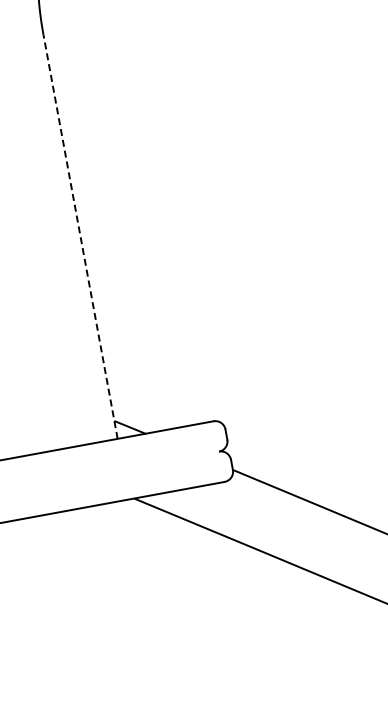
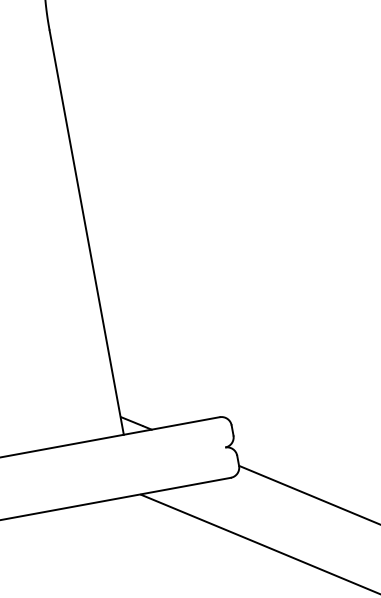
line: (80, 236) -> (86, 232), dashed -> solid

